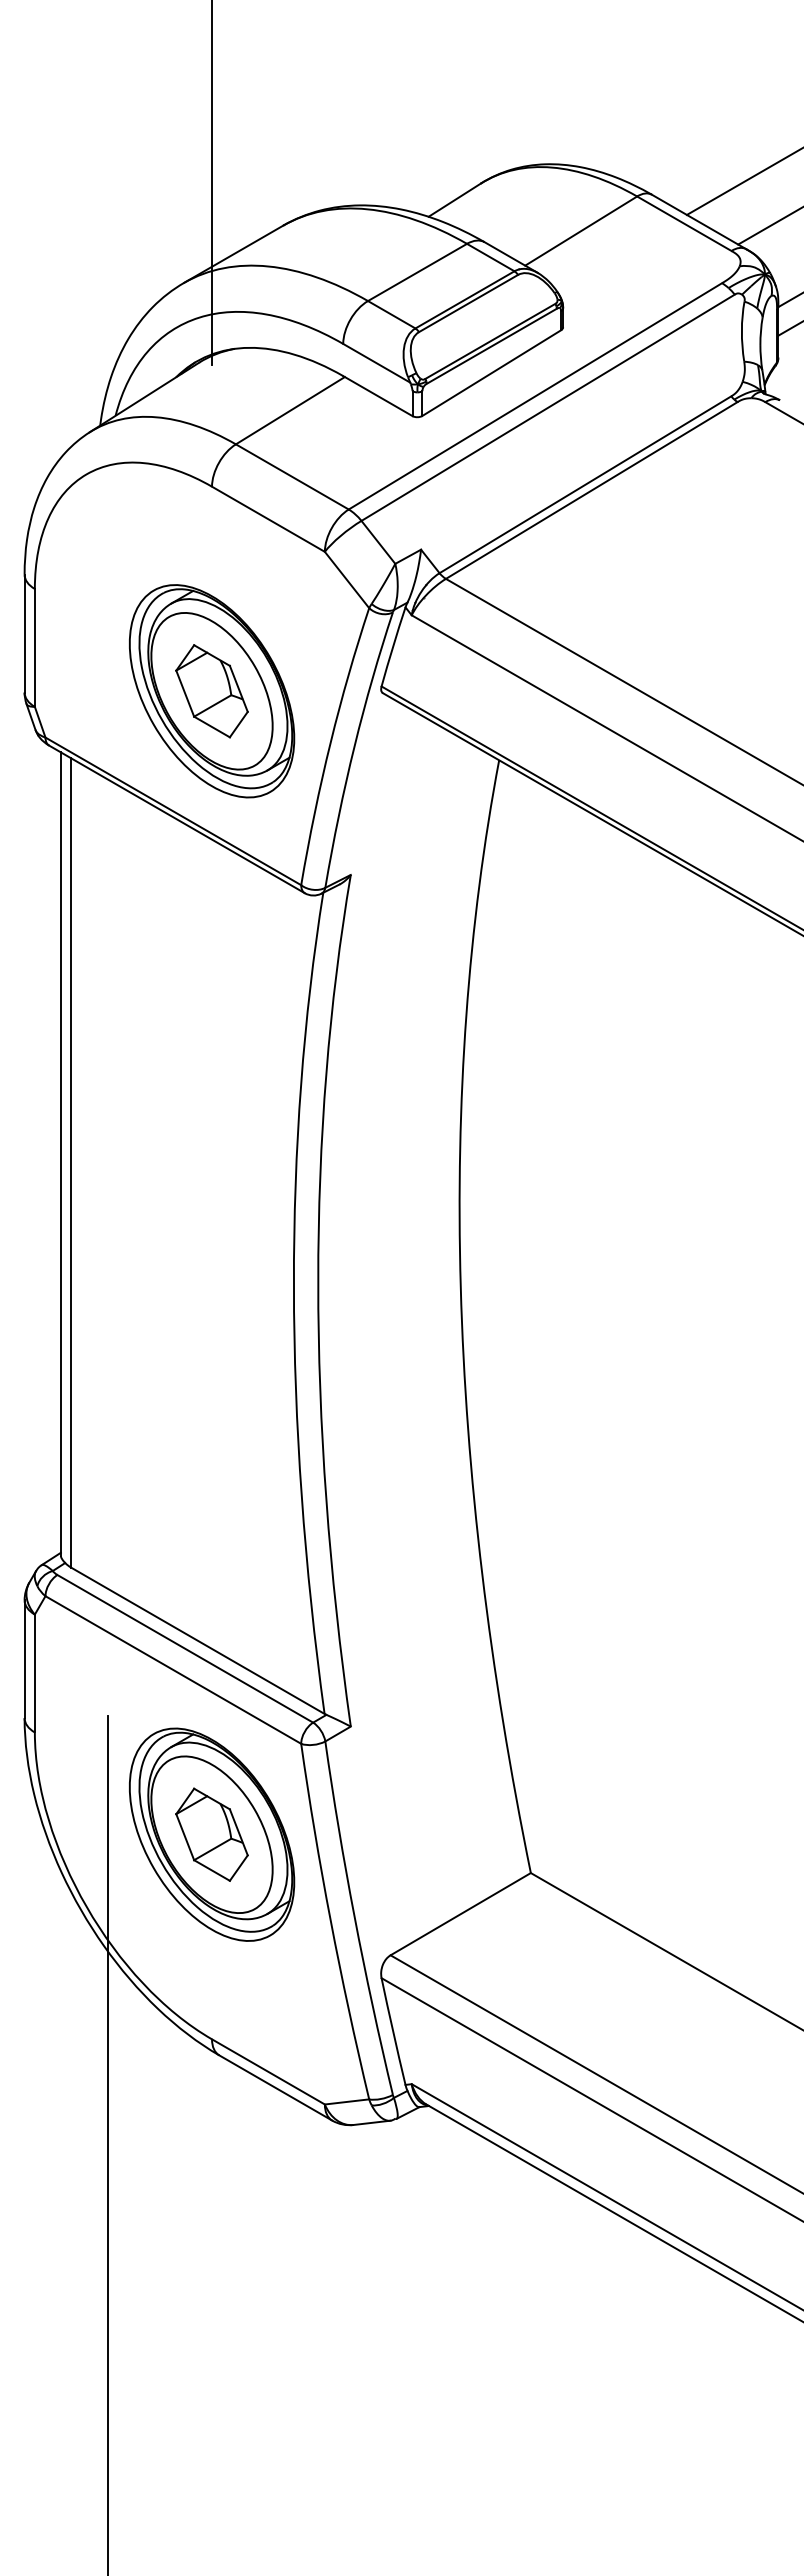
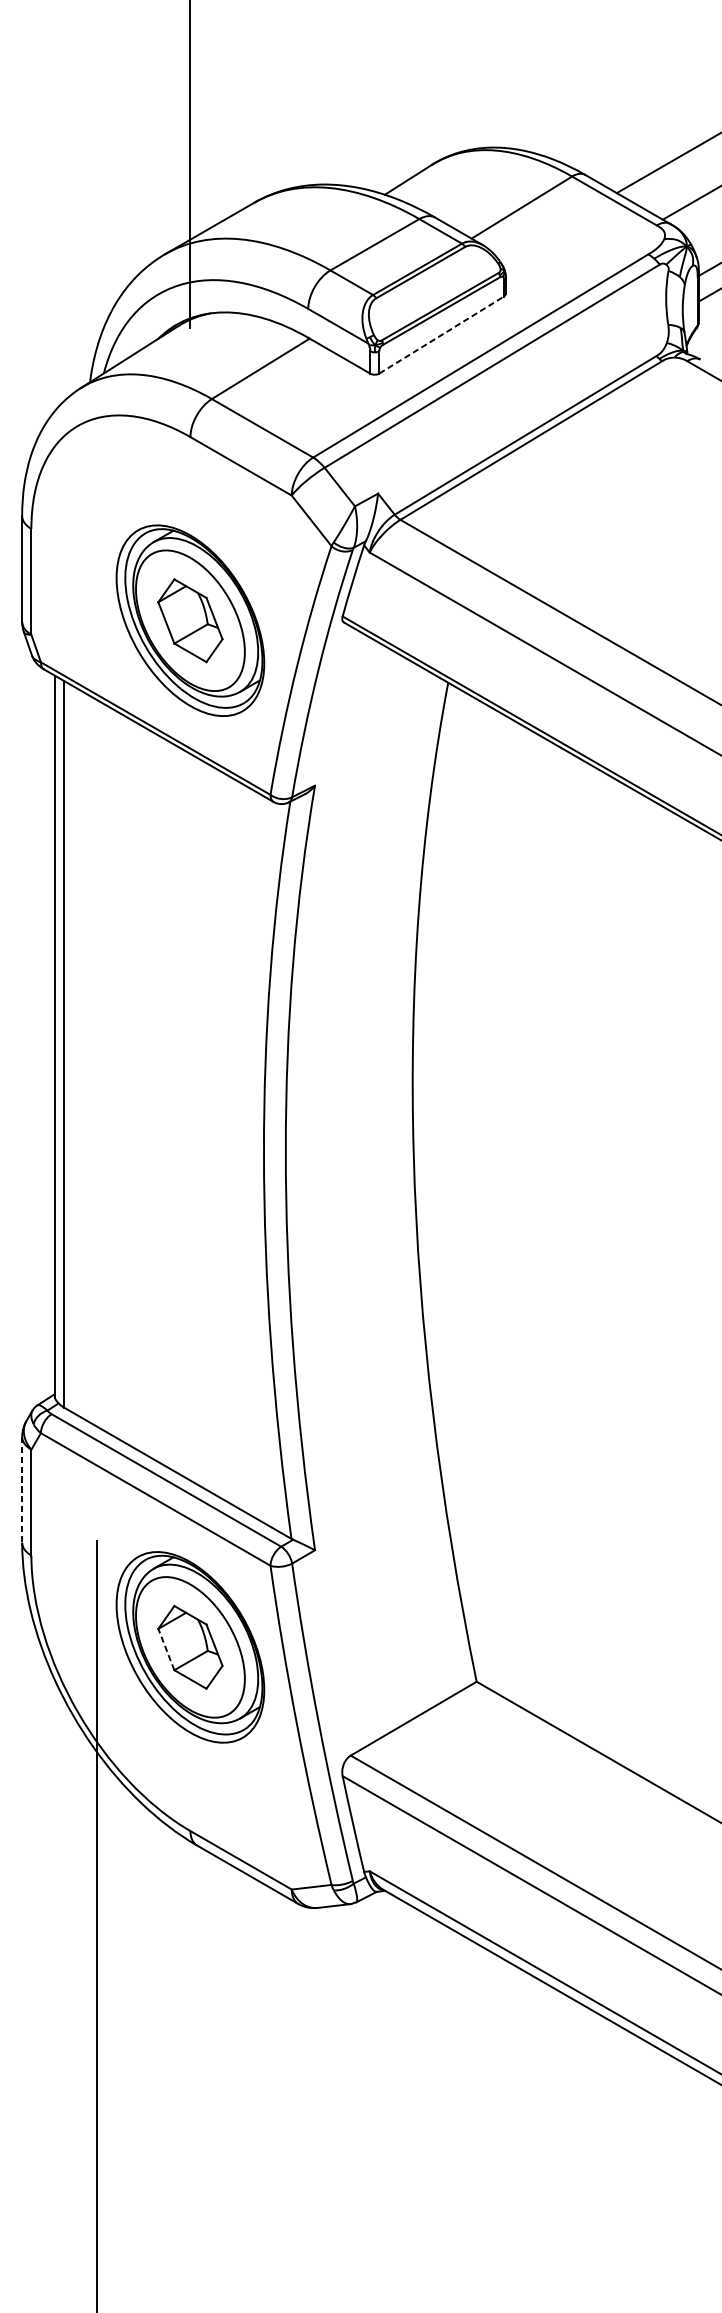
line: (492, 372) -> (442, 334), solid -> dashed
line: (24, 1659) -> (22, 1490), solid -> dashed
line: (185, 1837) -> (166, 1649), solid -> dashed

